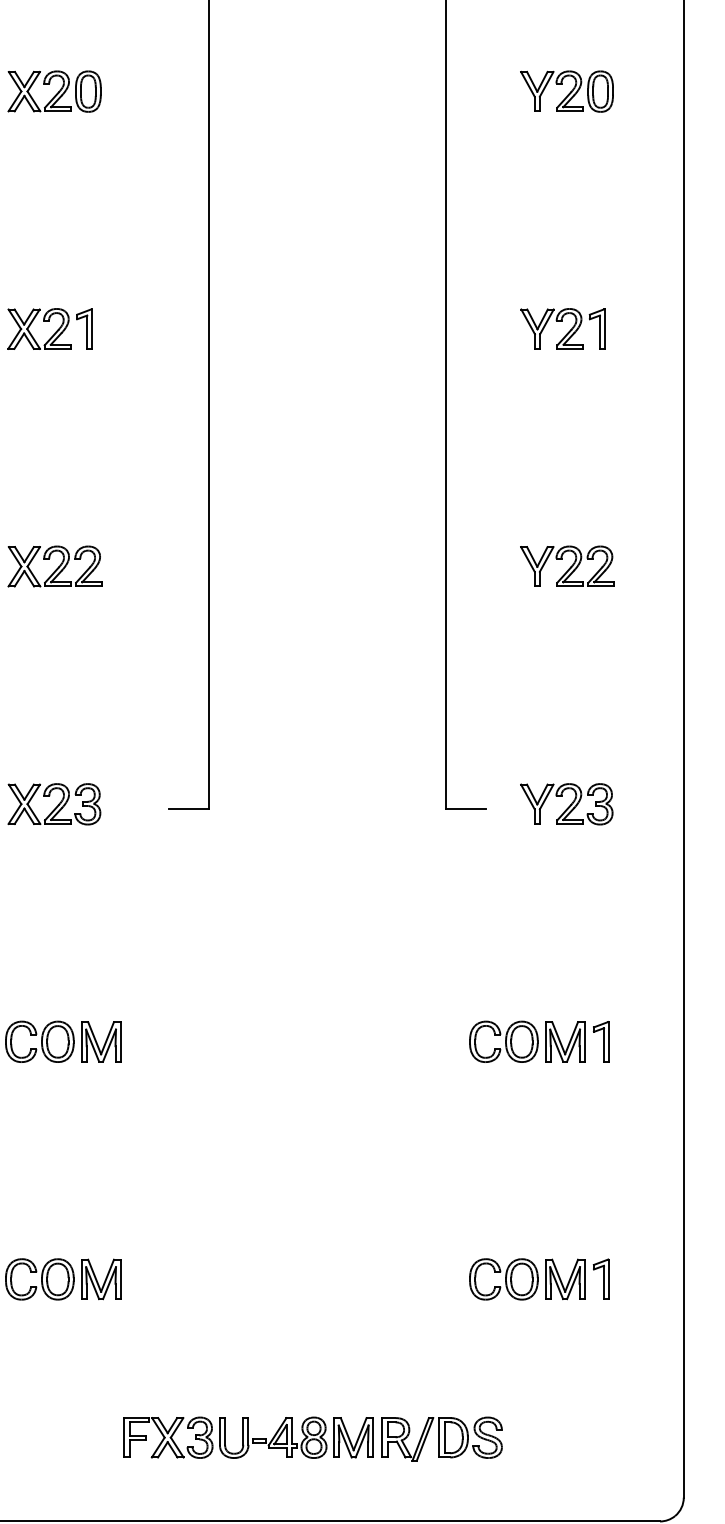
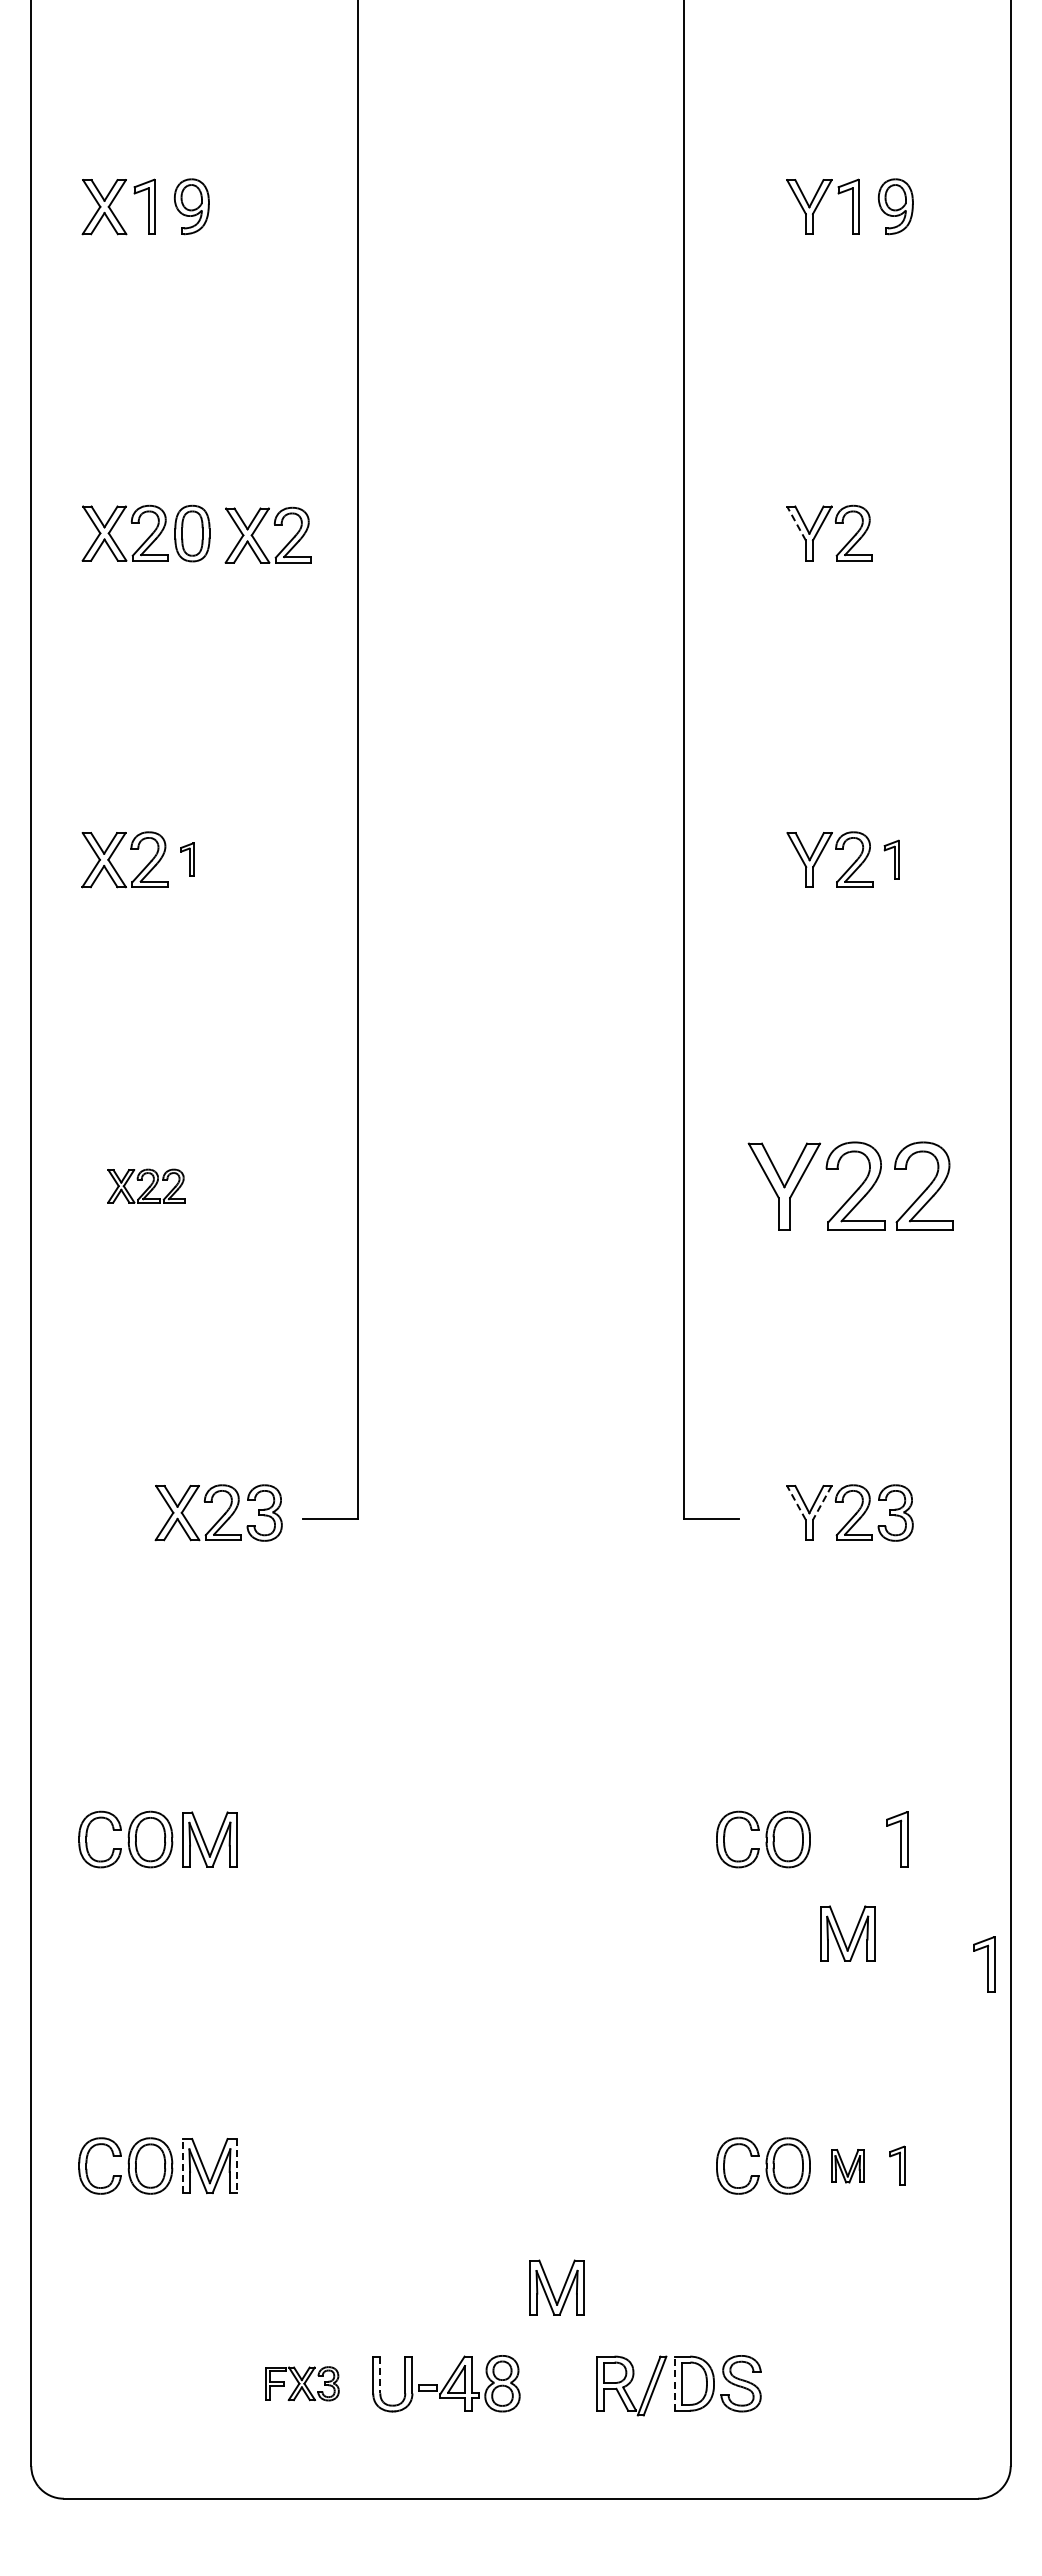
line: (527, 84) -> (796, 523), solid -> dashed
part: (148, 85) -> (274, 525), added
part: (600, 91) -> (896, 533), removed
part: (84, 328) -> (187, 859), size x0.6
part: (597, 328) -> (891, 859), size x0.7
part: (54, 565) -> (146, 1185), size x0.6
part: (567, 565) -> (850, 1185), size x1.6
line: (527, 796) -> (796, 1502), solid -> dashed
line: (546, 797) -> (822, 1503), solid -> dashed
part: (54, 803) -> (218, 1512), moved
part: (565, 1041) -> (847, 1933), moved
part: (664, 1132) -> (984, 1964), added
line: (81, 1279) -> (182, 2165), solid -> dashed
line: (120, 1279) -> (236, 2166), solid -> dashed
part: (565, 1279) -> (847, 2166), size x0.6
part: (601, 1279) -> (897, 2165), size x0.7
line: (225, 1431) -> (380, 2375), solid -> dashed
part: (168, 1437) -> (302, 2383), size x0.6
part: (353, 1437) -> (556, 2287), moved
line: (439, 1437) -> (674, 2383), solid -> dashed

